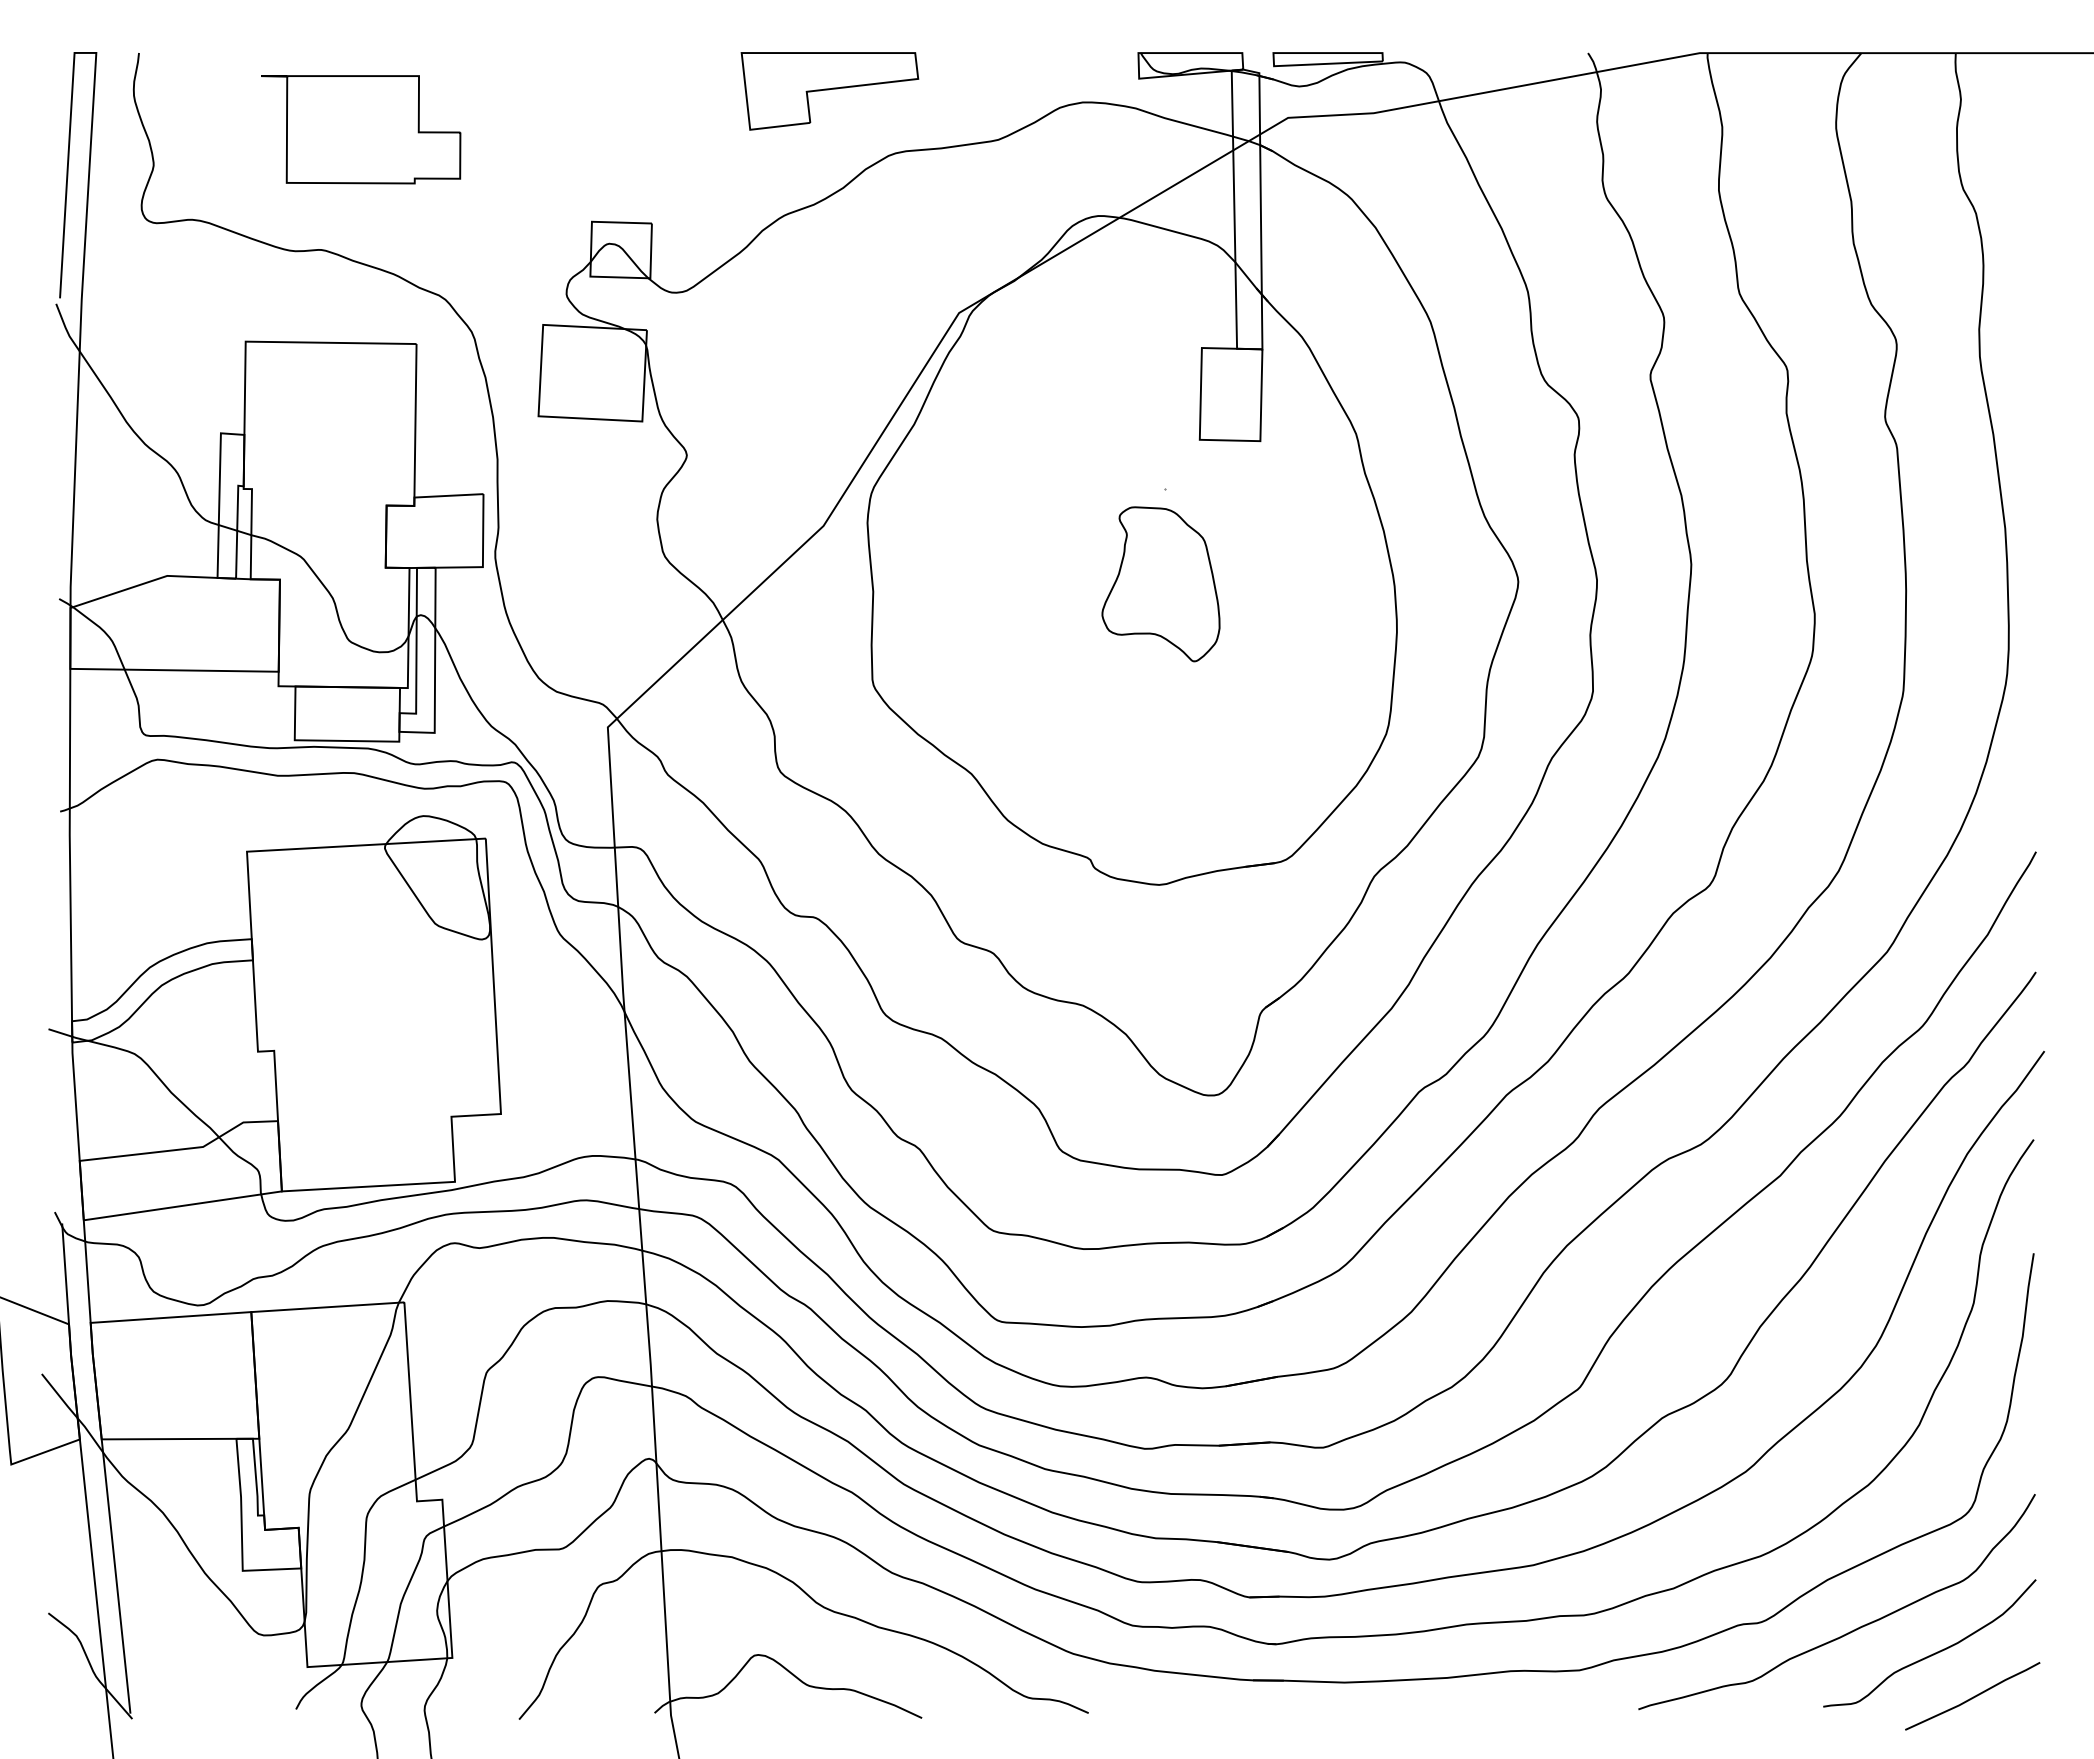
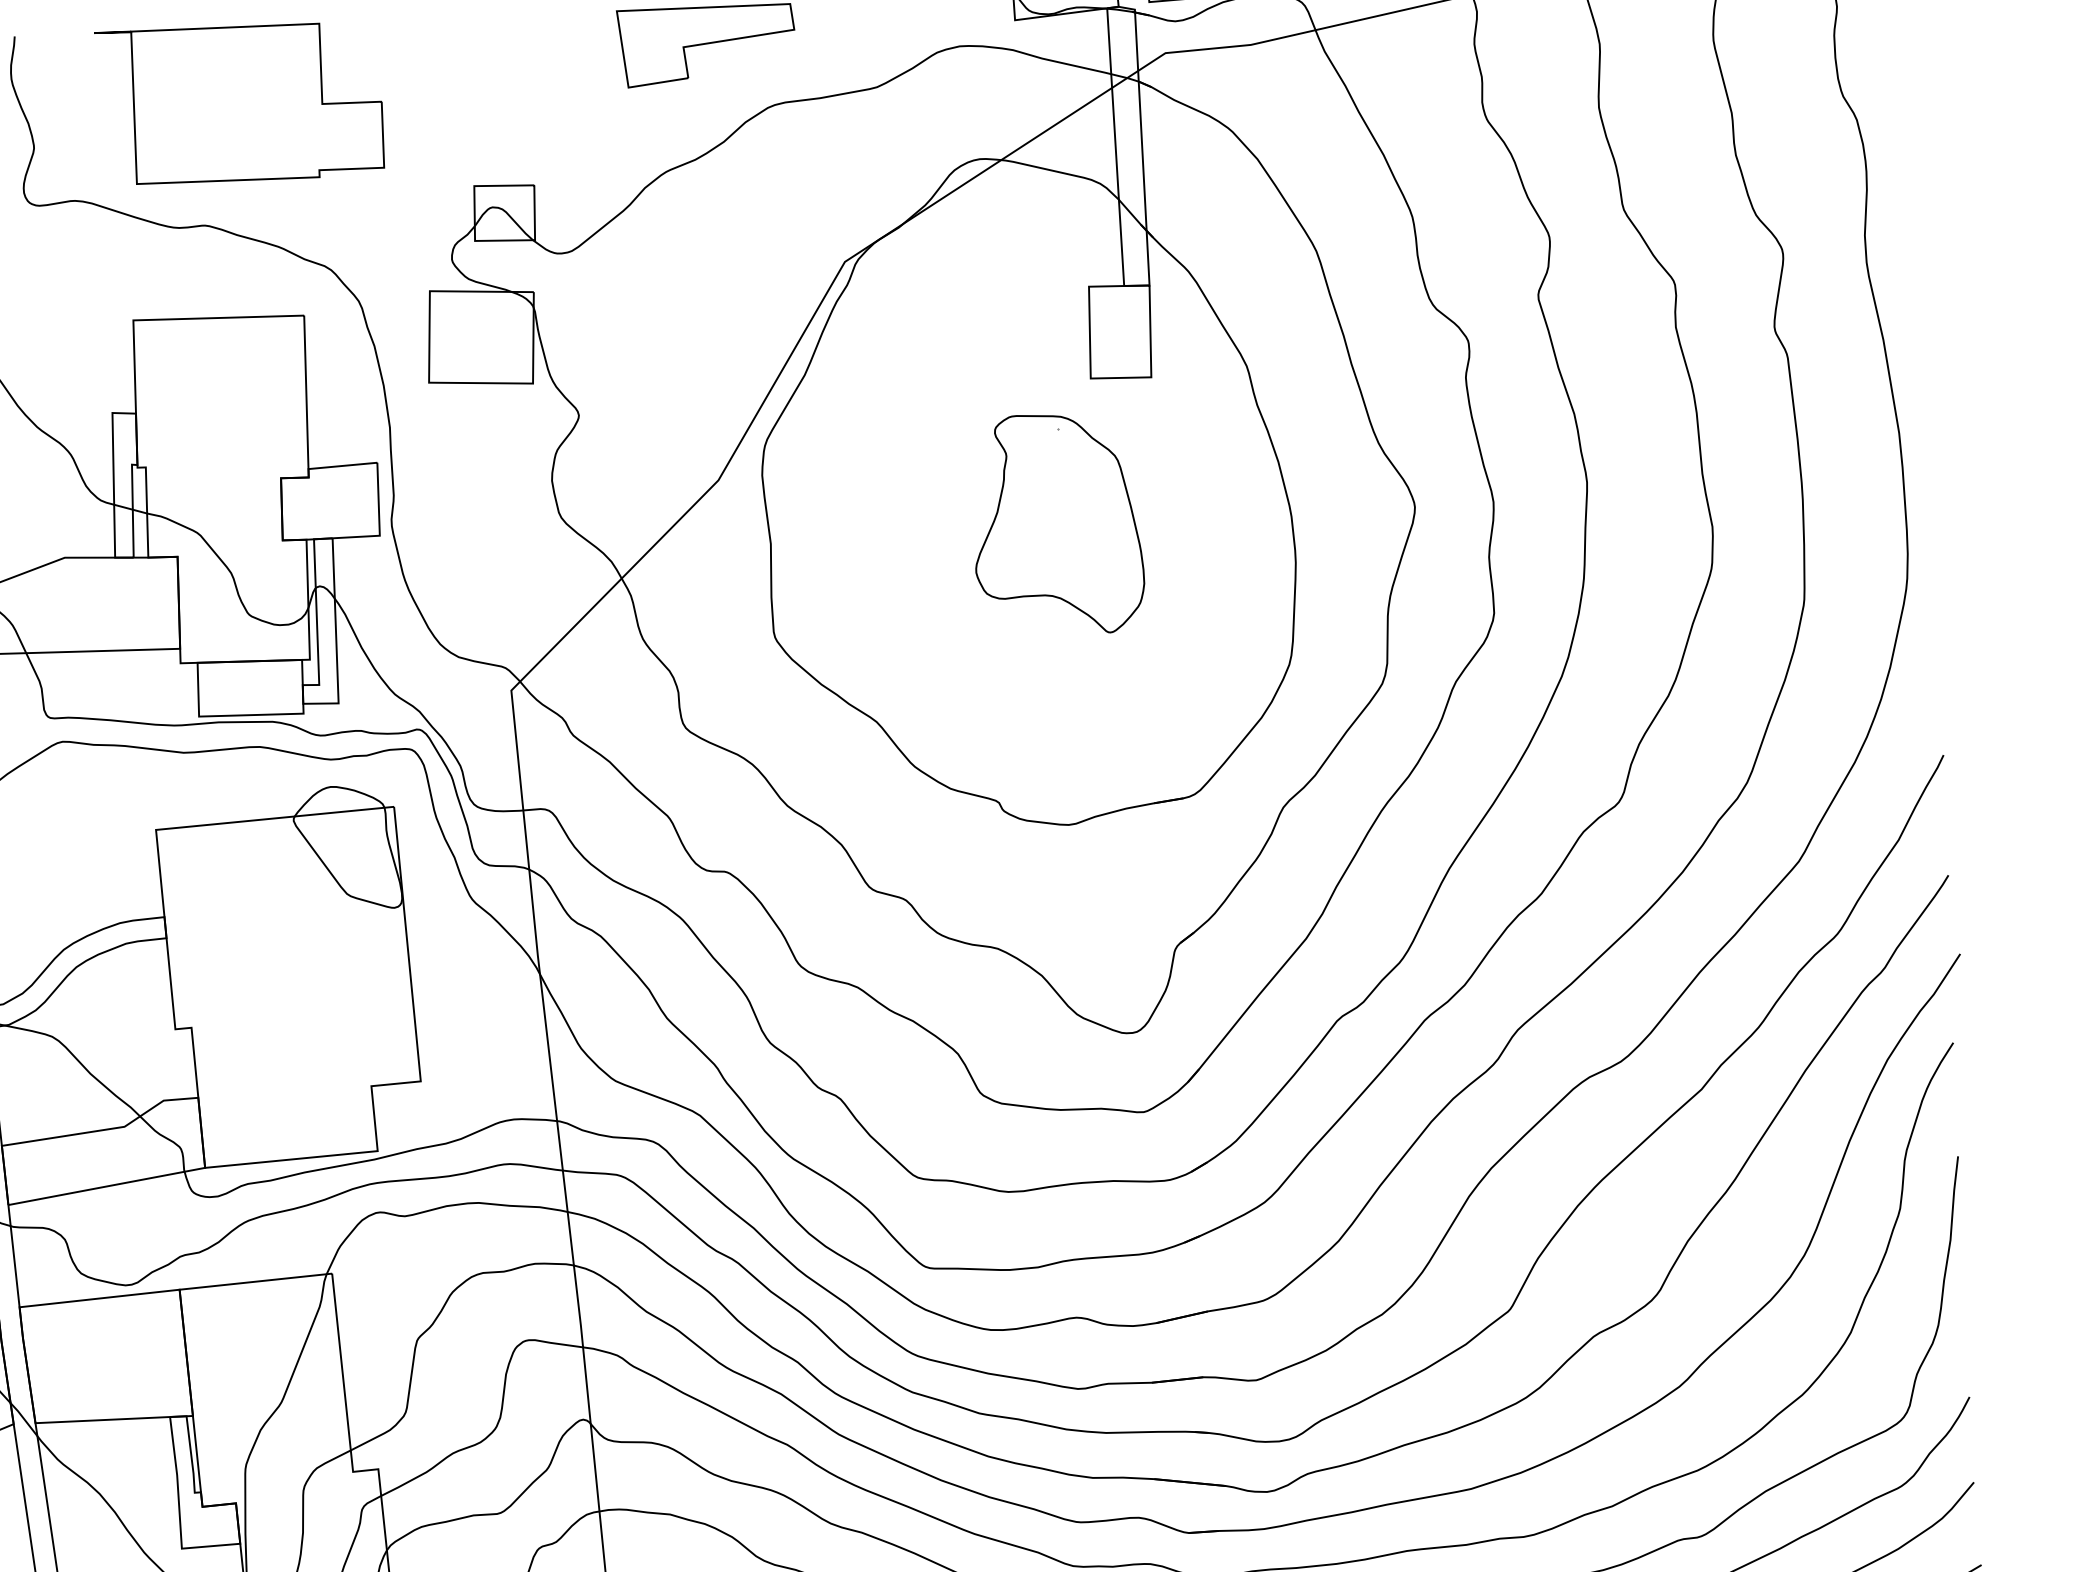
part: (360, 129) -> (239, 103), size x1.43
part: (1160, 584) -> (1057, 524), size x1.43

